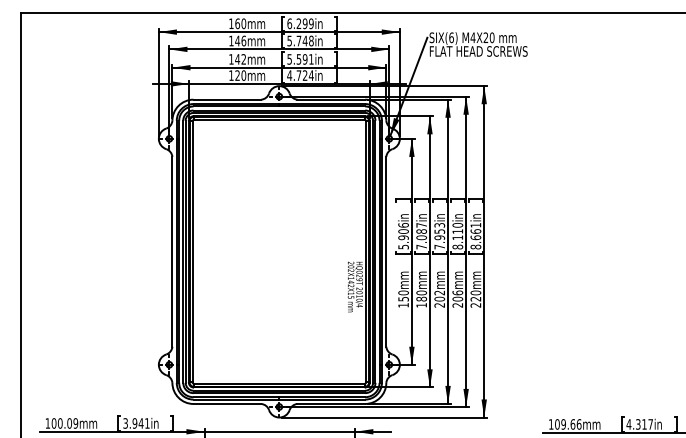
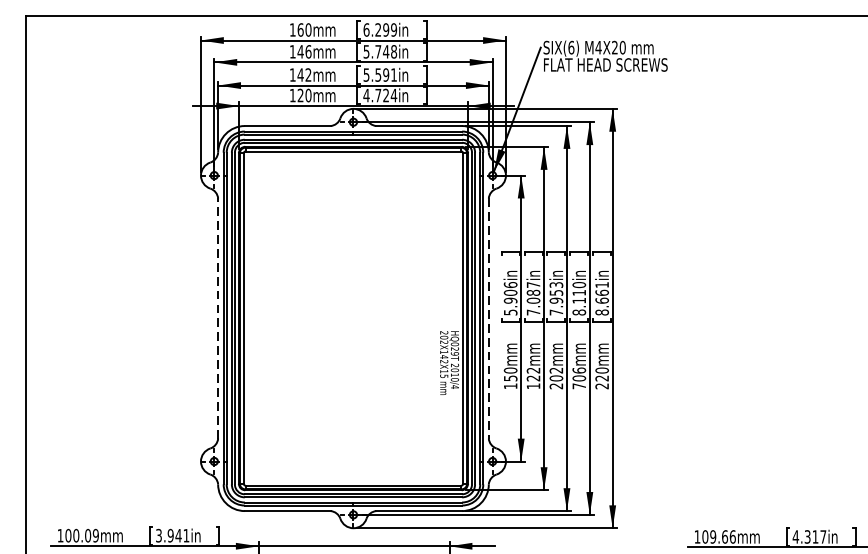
line: (172, 251) -> (218, 318), solid -> dashed
line: (386, 251) -> (489, 318), solid -> dashed
text: (421, 295) -> (533, 373), 180mm -> 122mm
text: (457, 305) -> (578, 386), 206mm -> 706mm

